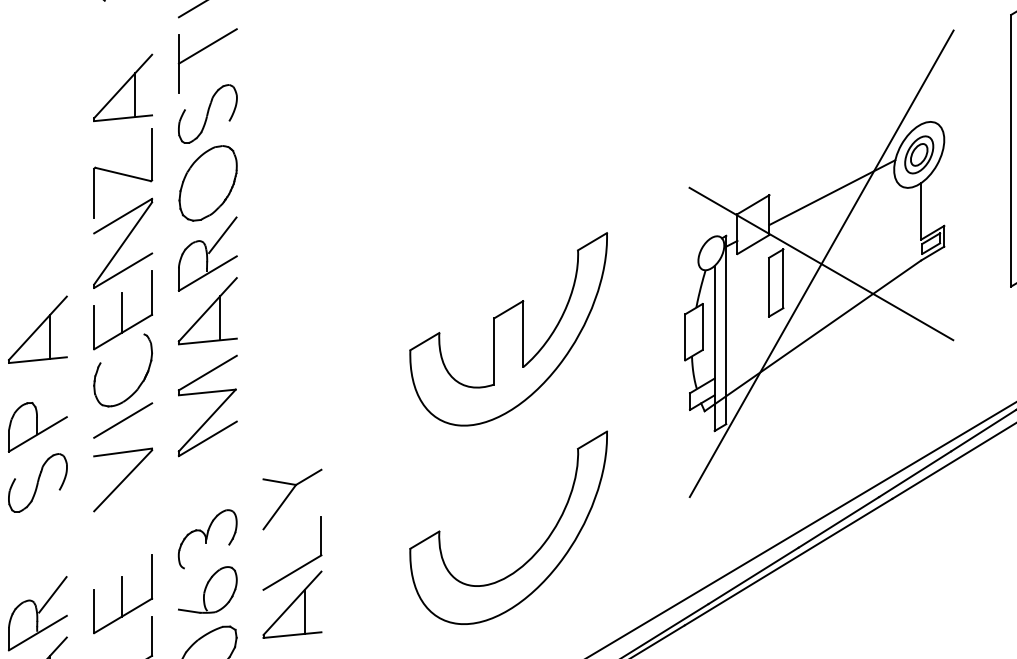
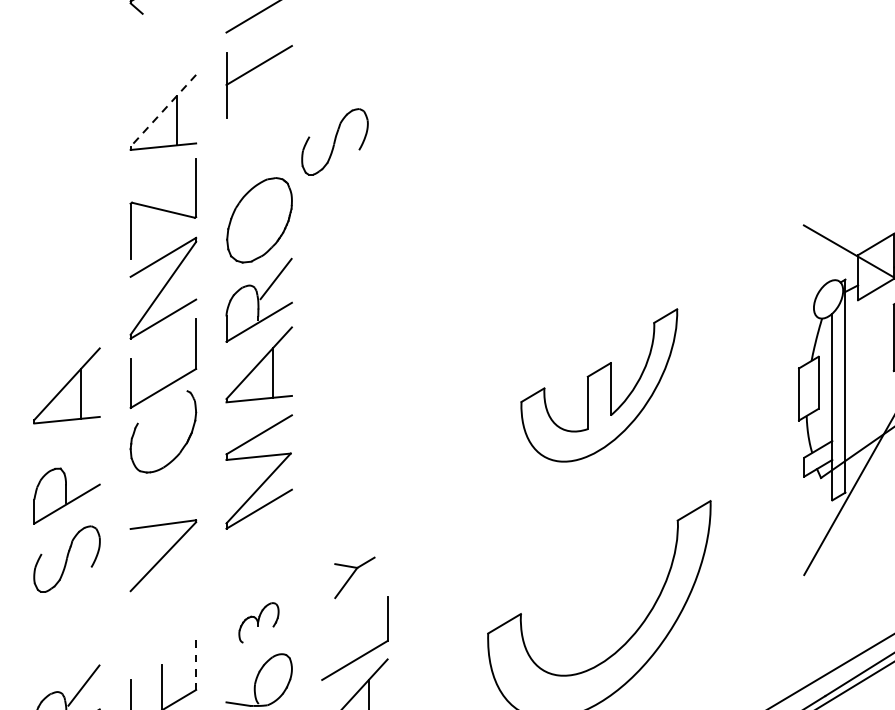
line: (123, 86) -> (163, 110), solid -> dashed
part: (207, 113) -> (334, 141), moved
line: (121, 312) -> (161, 366), removed
part: (508, 329) -> (599, 385), size x0.7
line: (123, 420) -> (163, 488), removed
part: (292, 499) -> (354, 577), size x0.6
part: (207, 539) -> (258, 623), size x0.6
line: (152, 576) -> (196, 664), solid -> dashed

